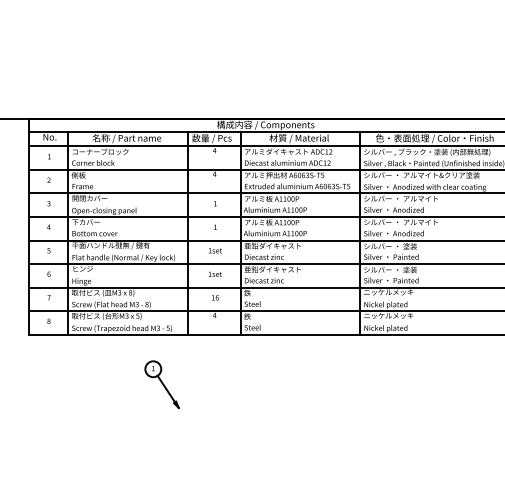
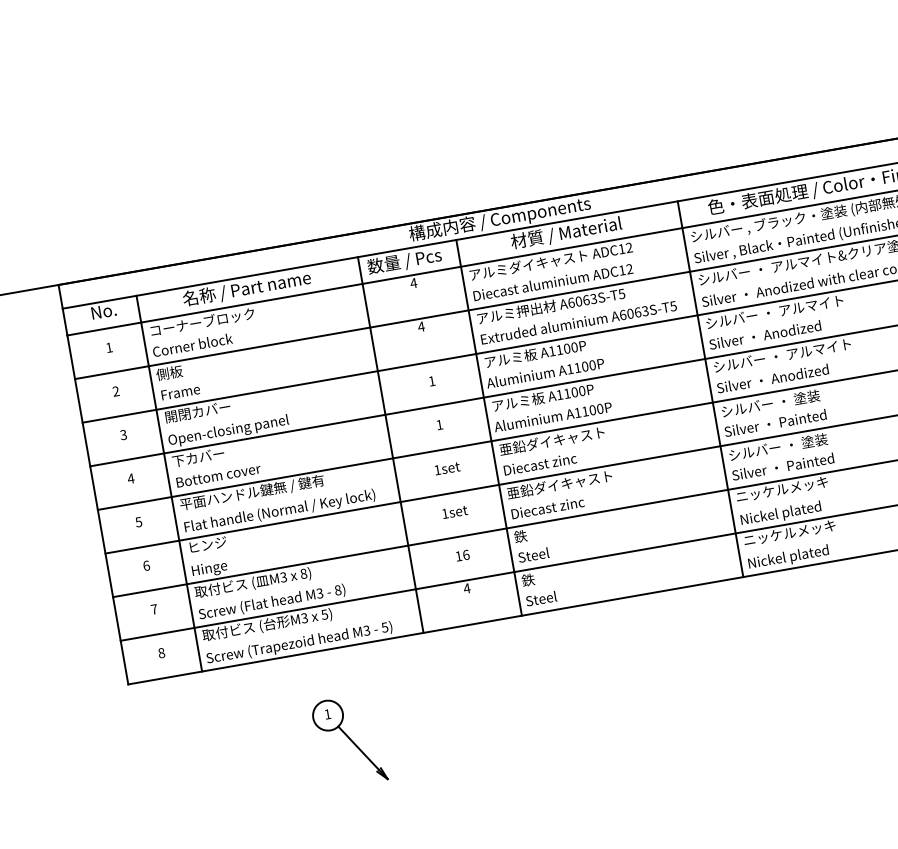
part: (161, 384) -> (348, 741), moved

